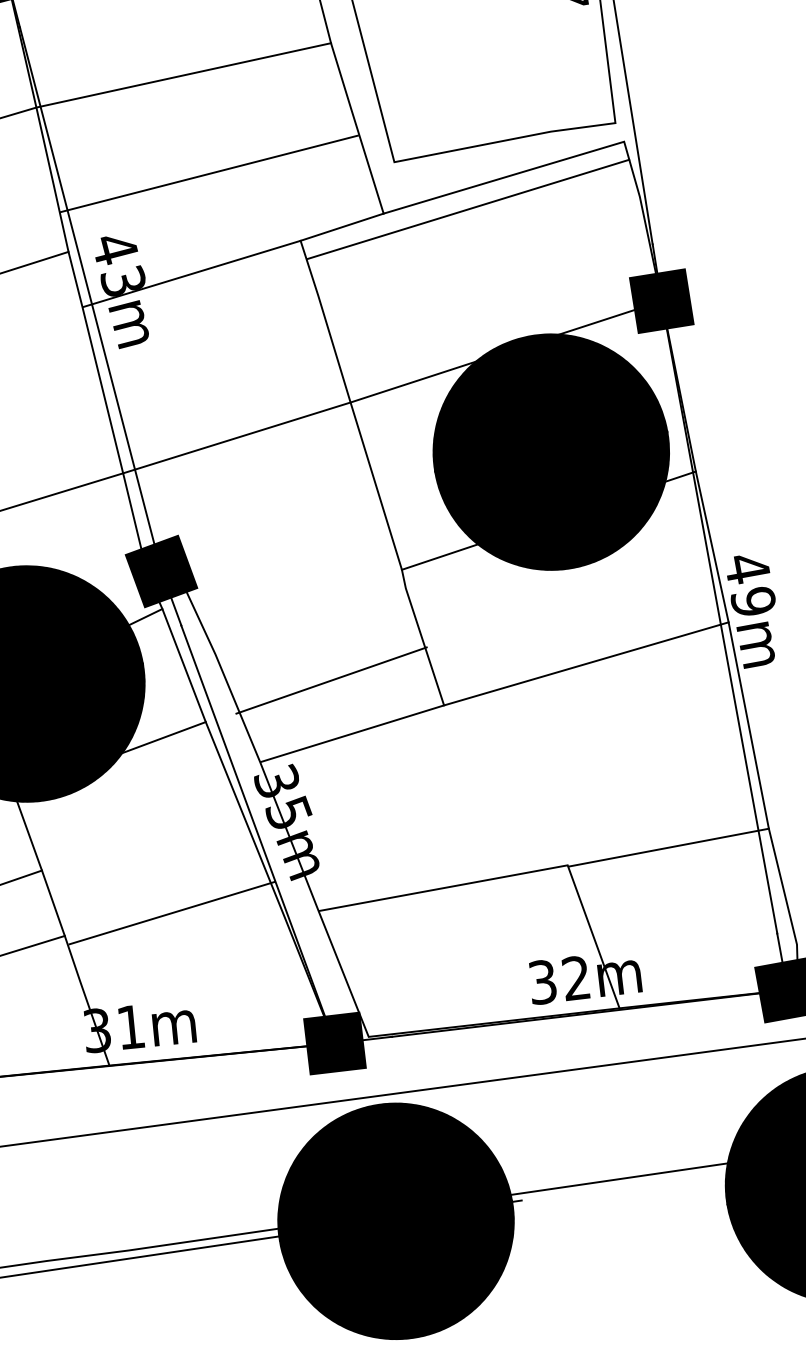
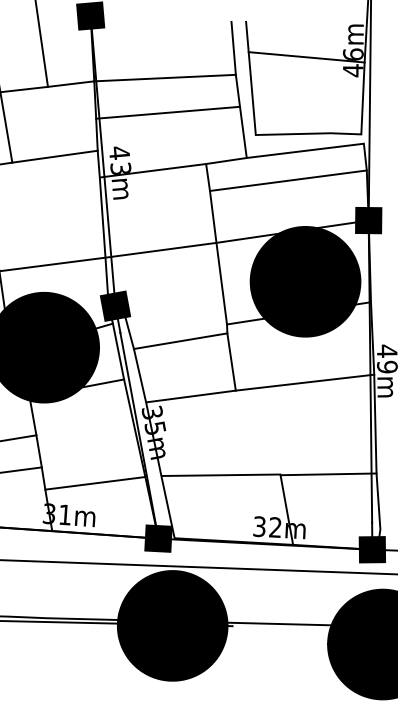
line: (209, 173) -> (168, 112), moved
line: (466, 209) -> (287, 180), moved
line: (331, 681) -> (180, 341), moved
line: (172, 913) -> (95, 483), moved

